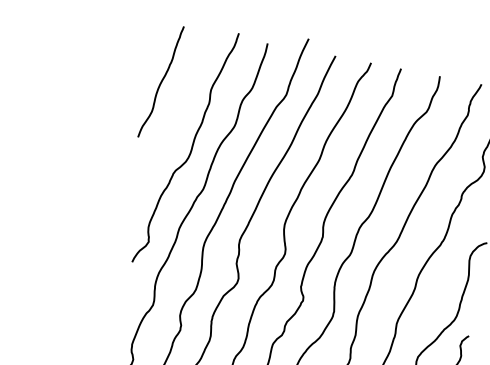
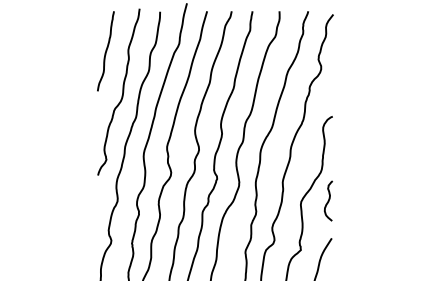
curve: (160, 82) -> (105, 51), moved

